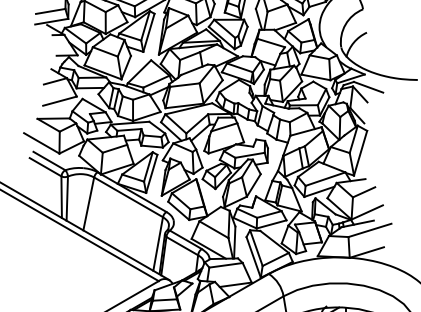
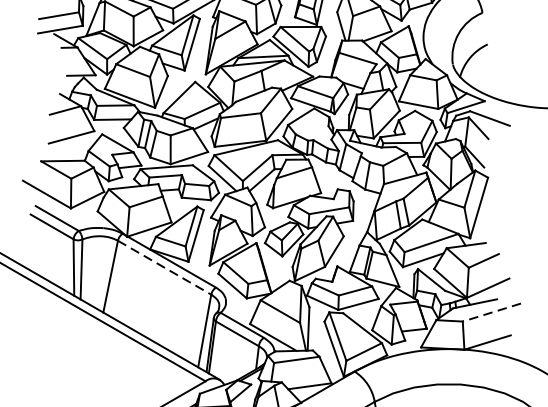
line: (128, 197) -> (164, 267), solid -> dashed
line: (369, 230) -> (491, 312), solid -> dashed

